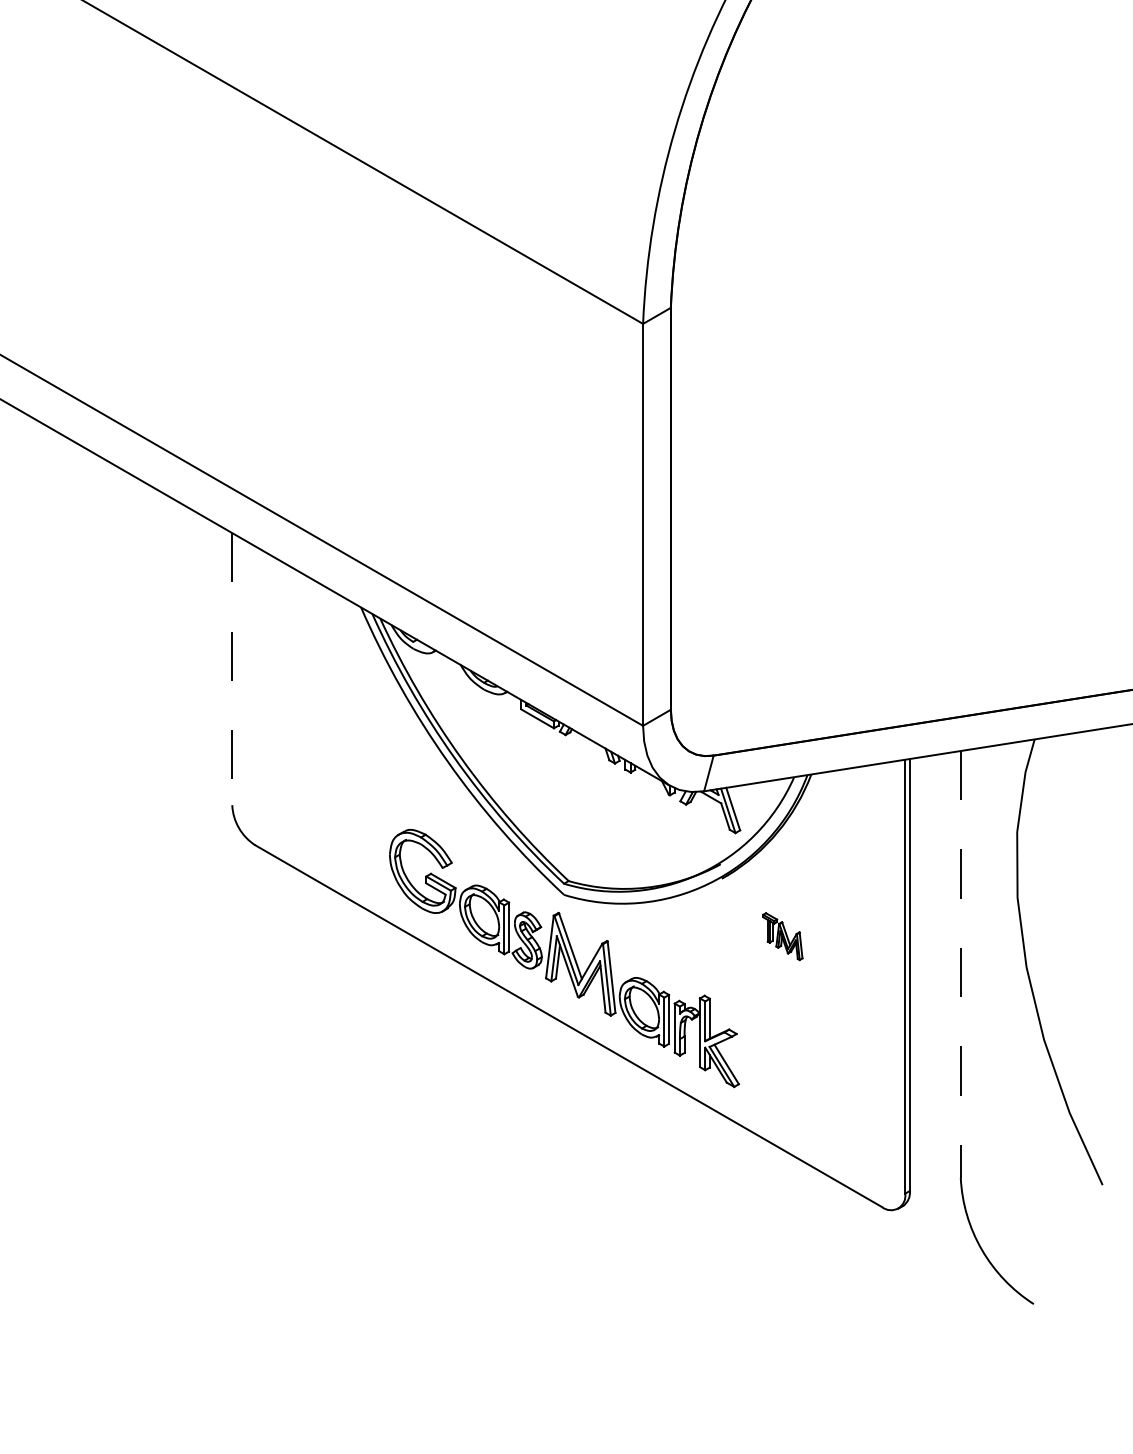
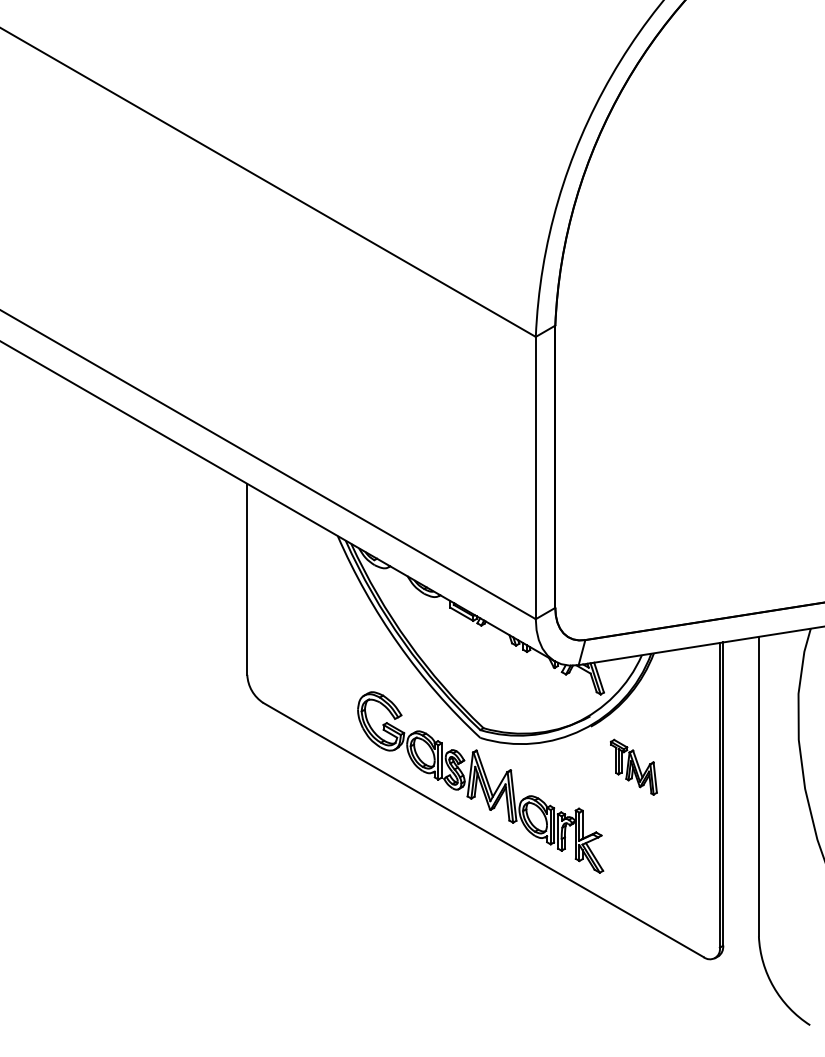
line: (232, 669) -> (247, 579), dashed -> solid
part: (782, 935) -> (633, 766), size x1.67
line: (960, 964) -> (758, 786), dashed -> solid

